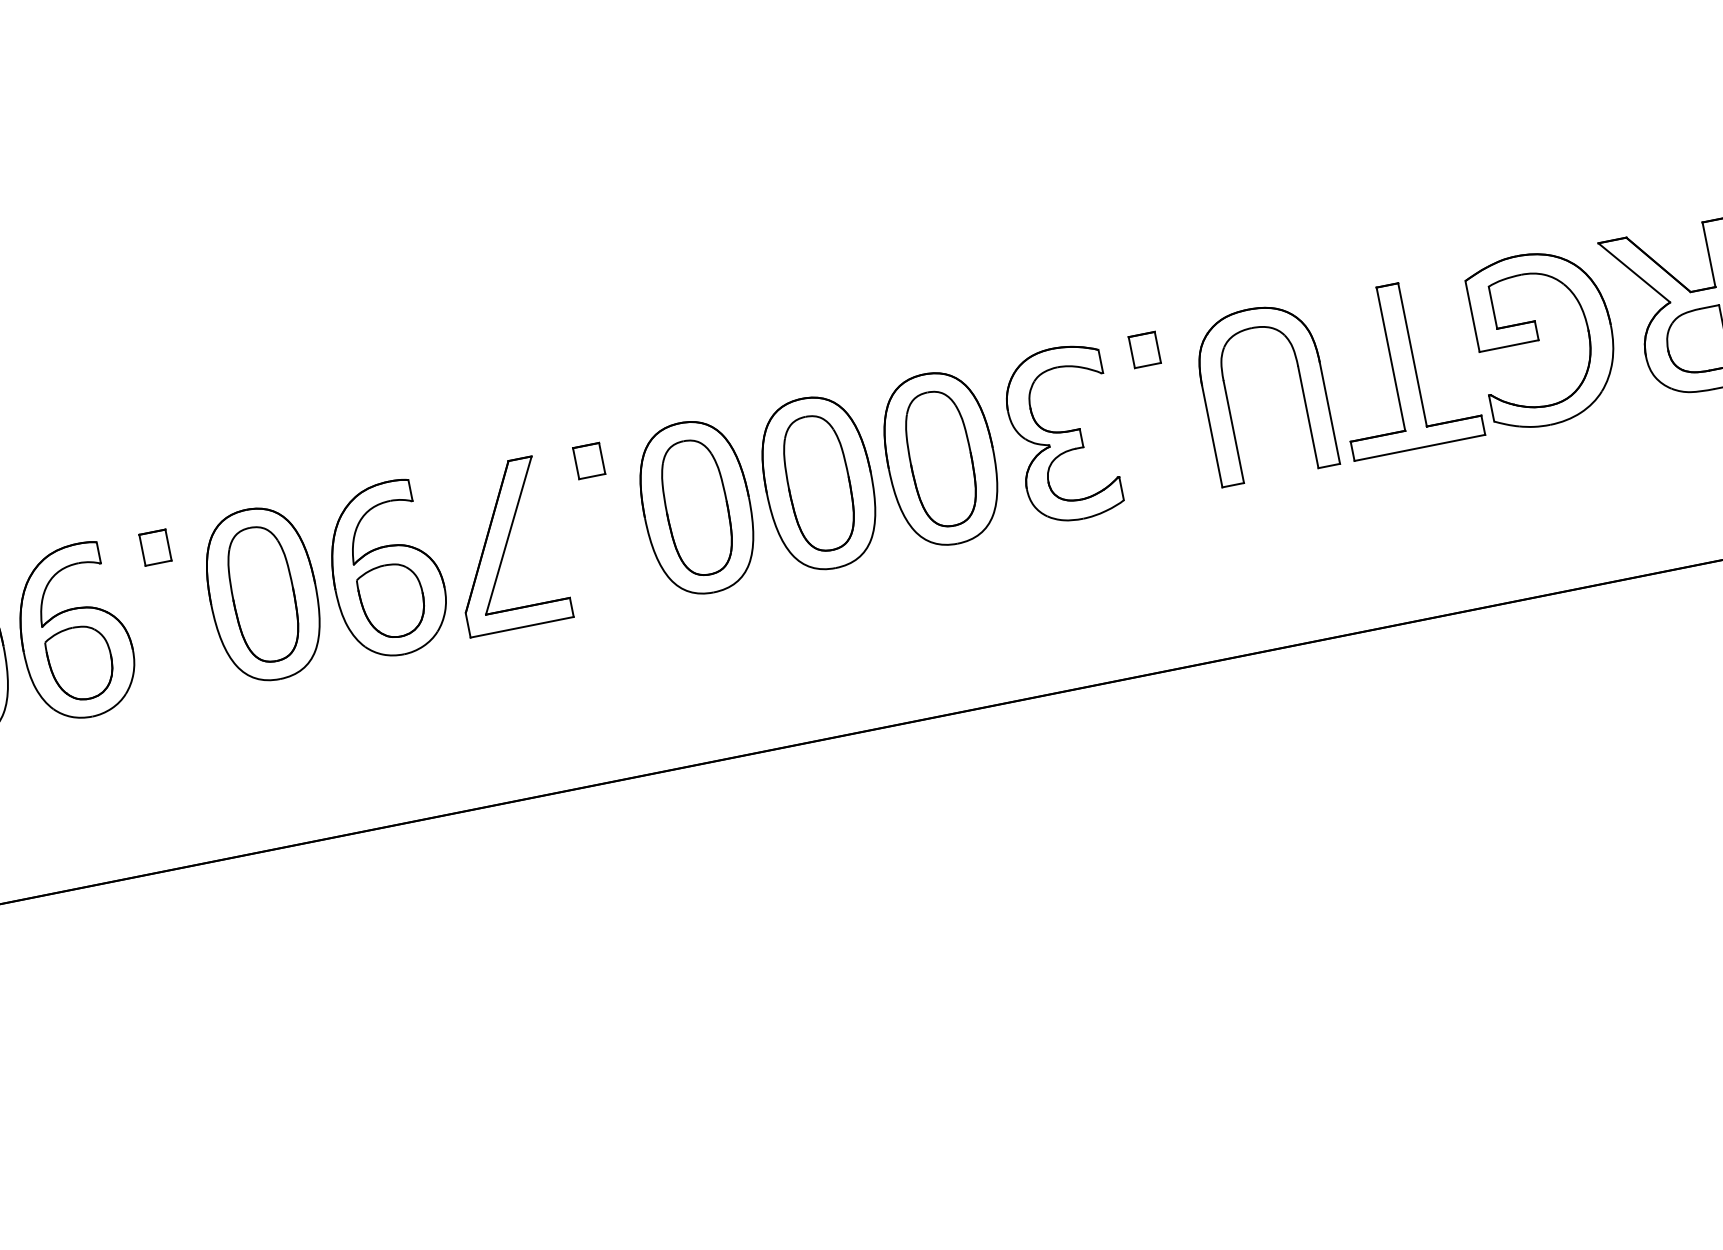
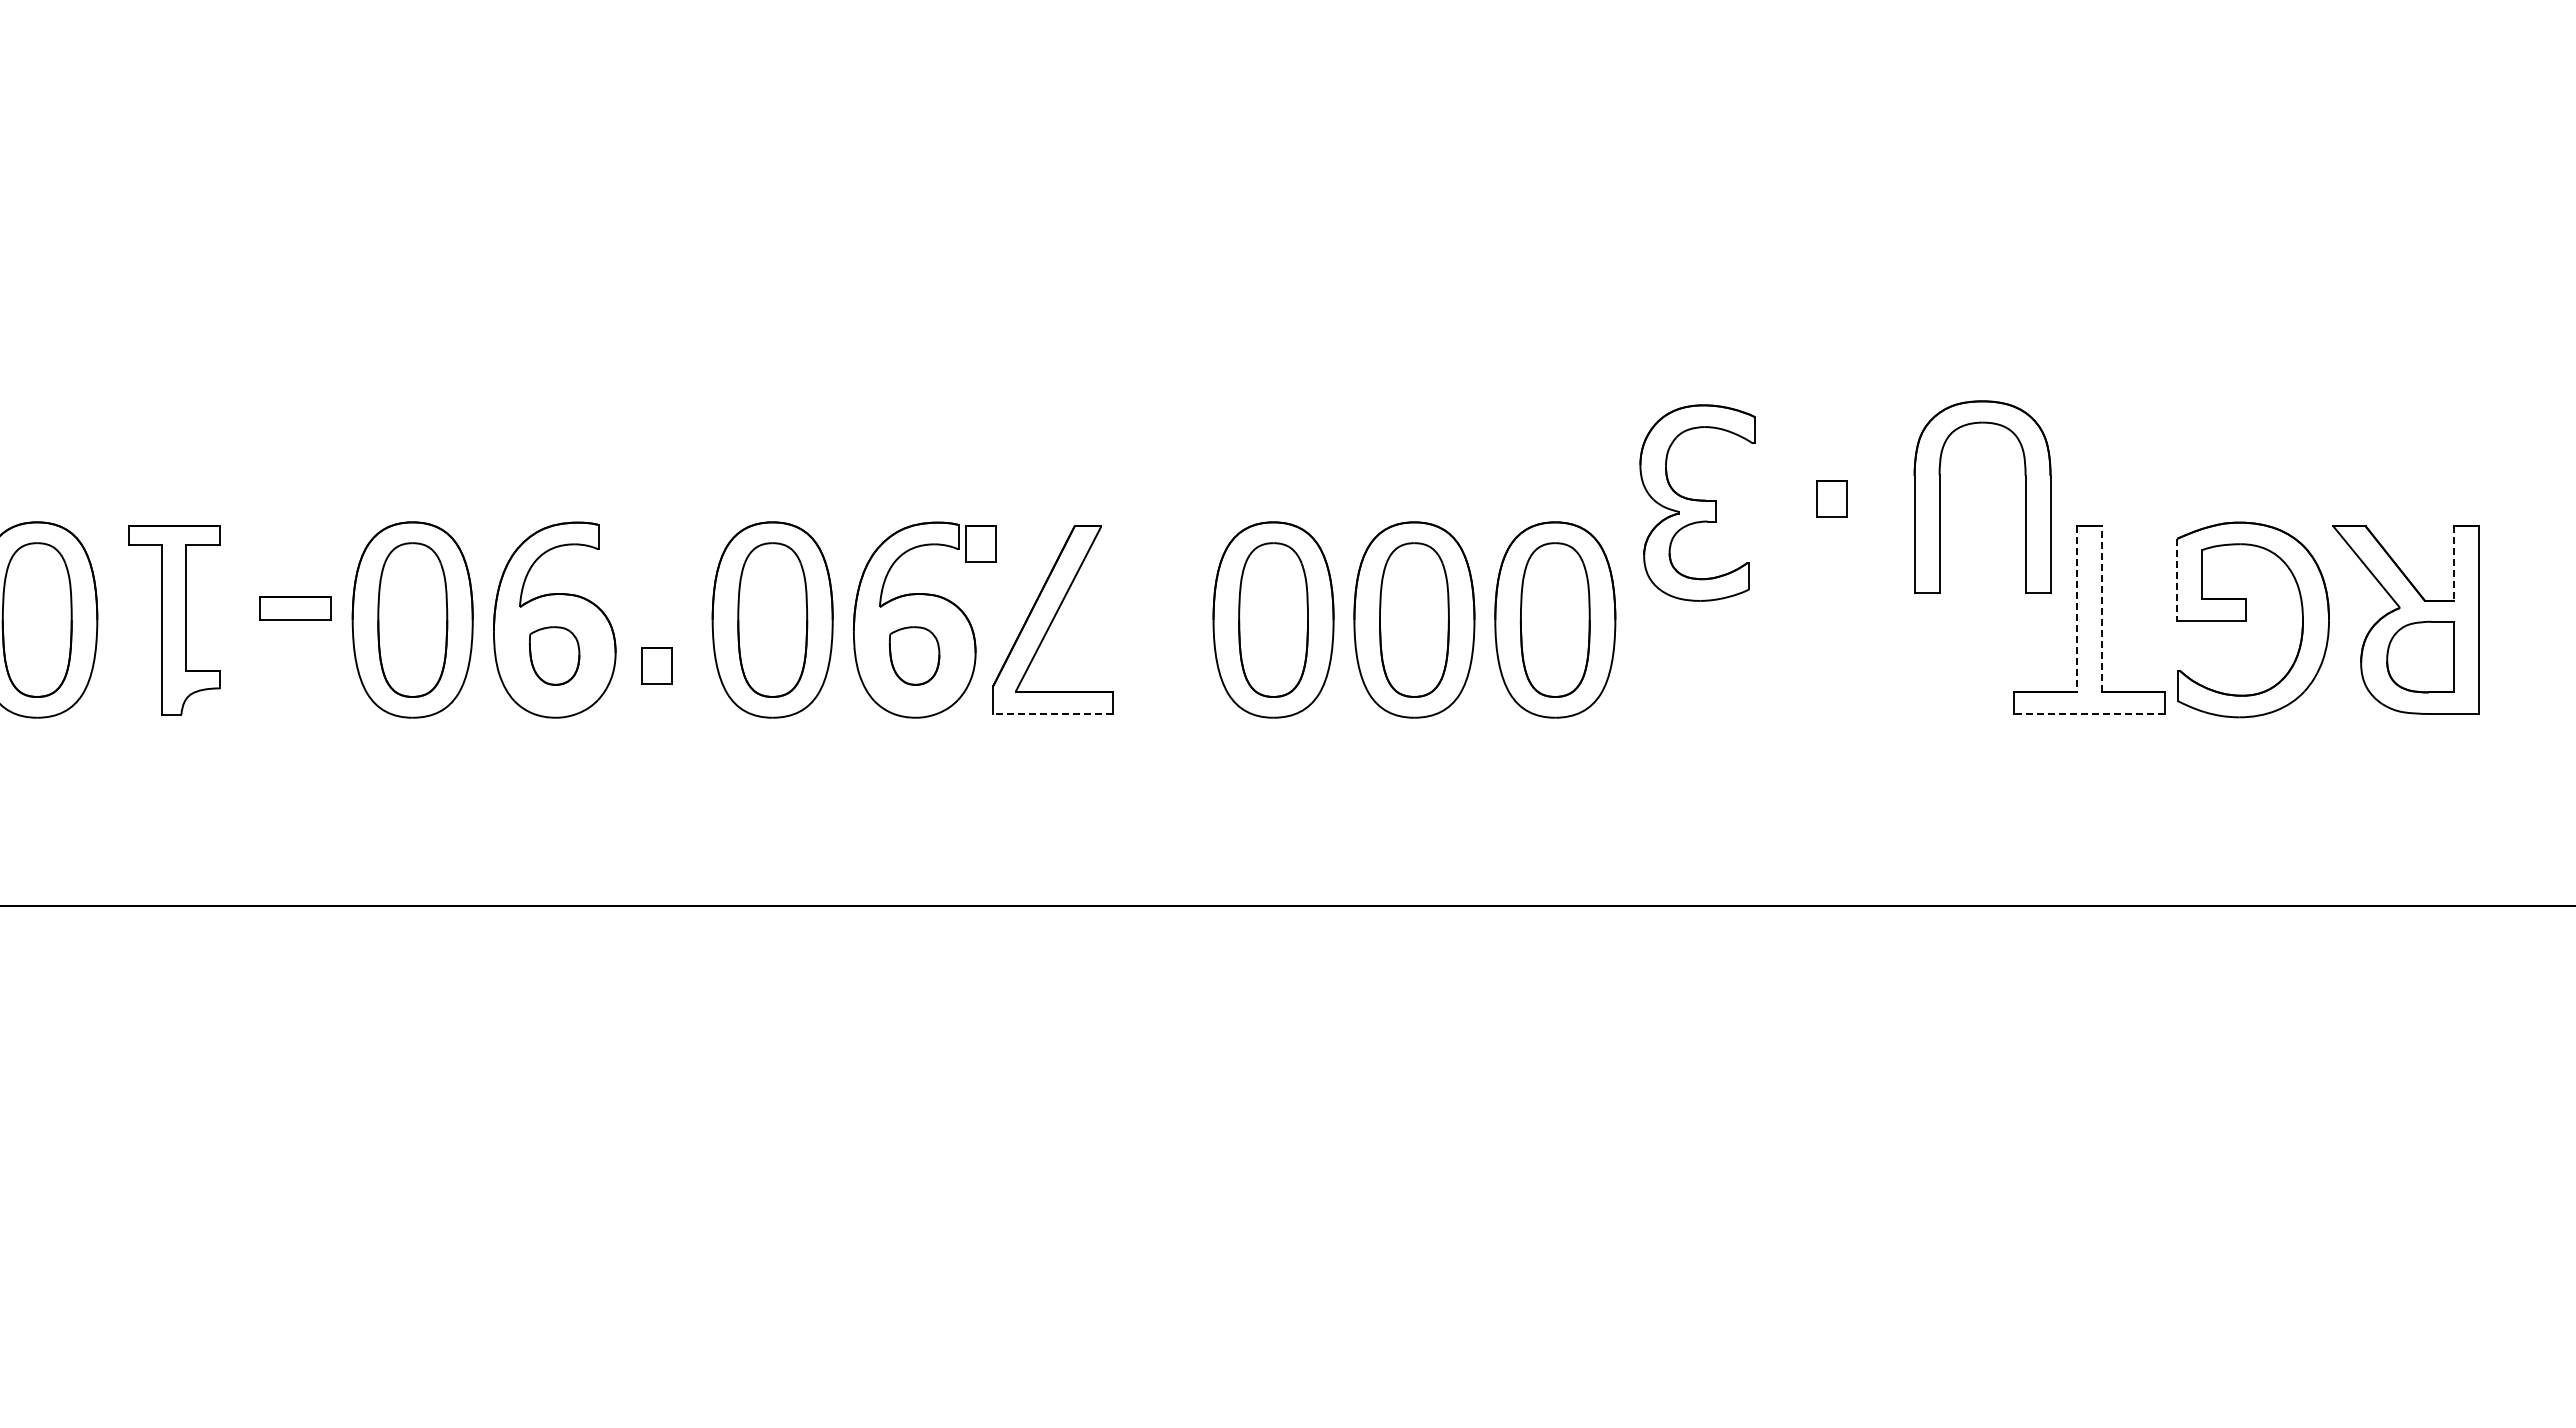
line: (1709, 255) -> (2453, 564), solid -> dashed
line: (1472, 317) -> (2177, 580), solid -> dashed
part: (1144, 349) -> (1831, 498), moved
line: (1412, 355) -> (2102, 609), solid -> dashed
line: (1391, 359) -> (2077, 609), solid -> dashed
part: (1228, 399) -> (1940, 496), moved
part: (1063, 433) -> (1697, 502), moved
line: (1419, 447) -> (2089, 713), solid -> dashed
part: (588, 460) -> (980, 543), moved
part: (154, 547) -> (656, 665), moved
part: (392, 600) -> (914, 655), size x0.7
line: (521, 626) -> (1052, 713), solid -> dashed
part: (80, 662) -> (554, 655), size x0.7

